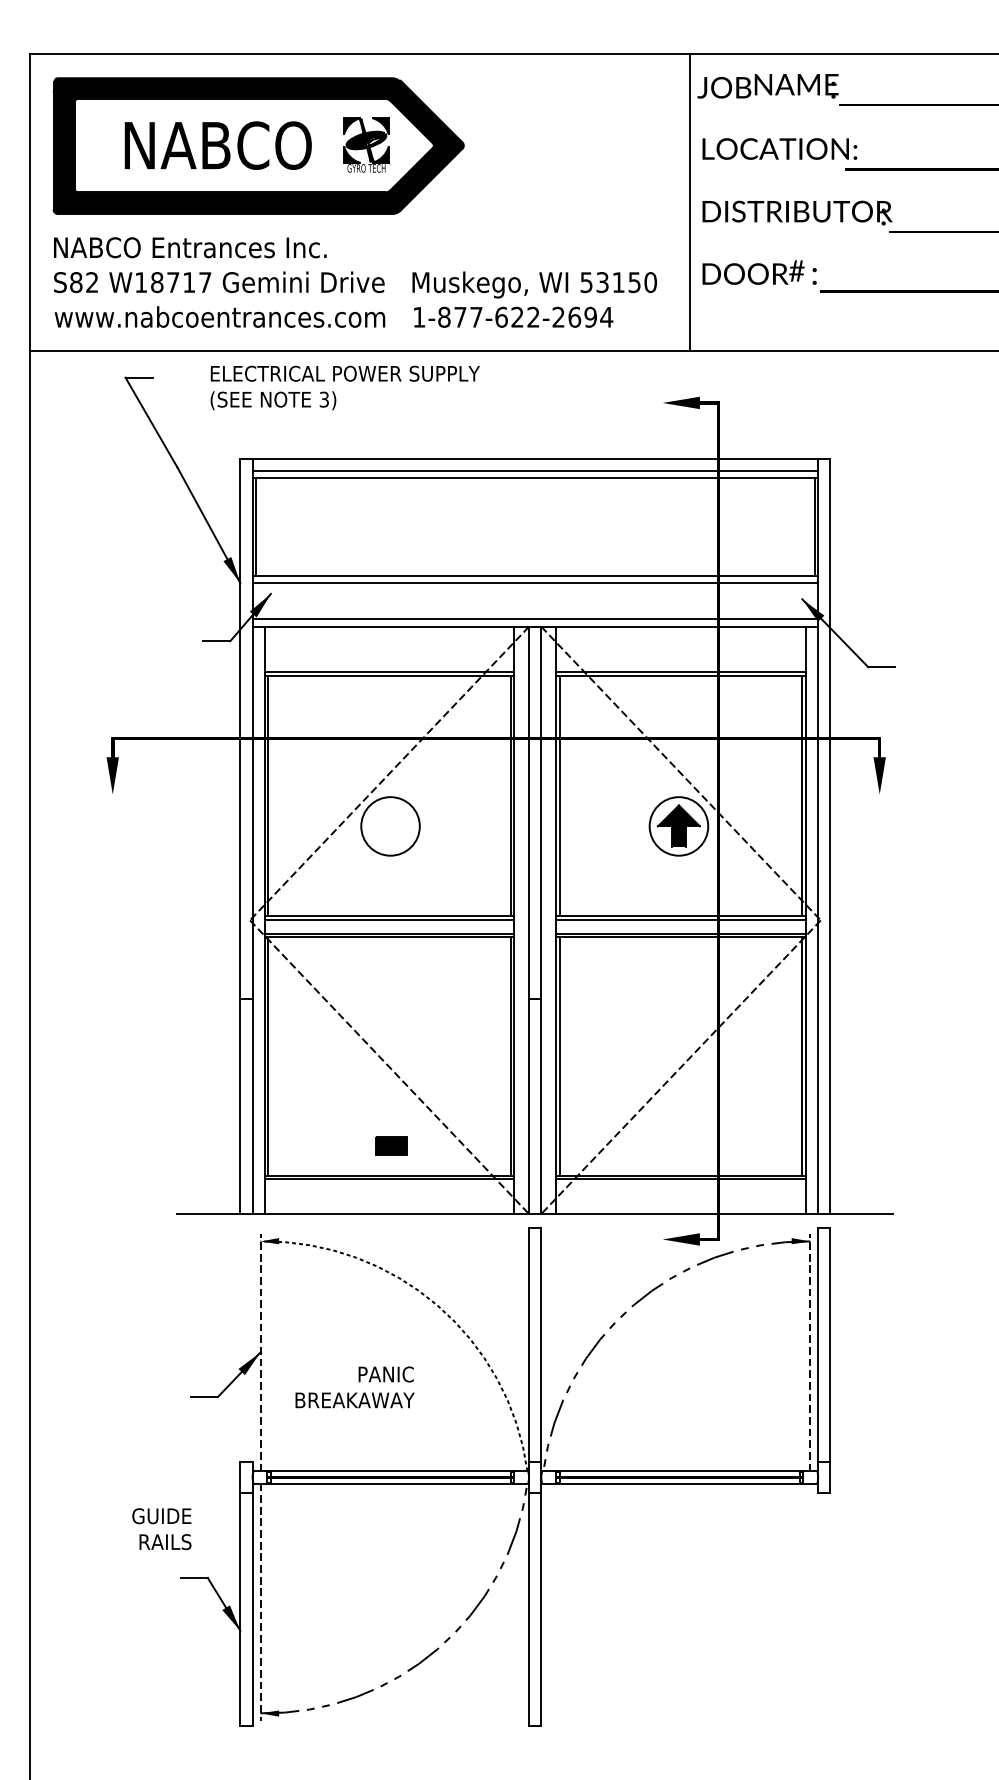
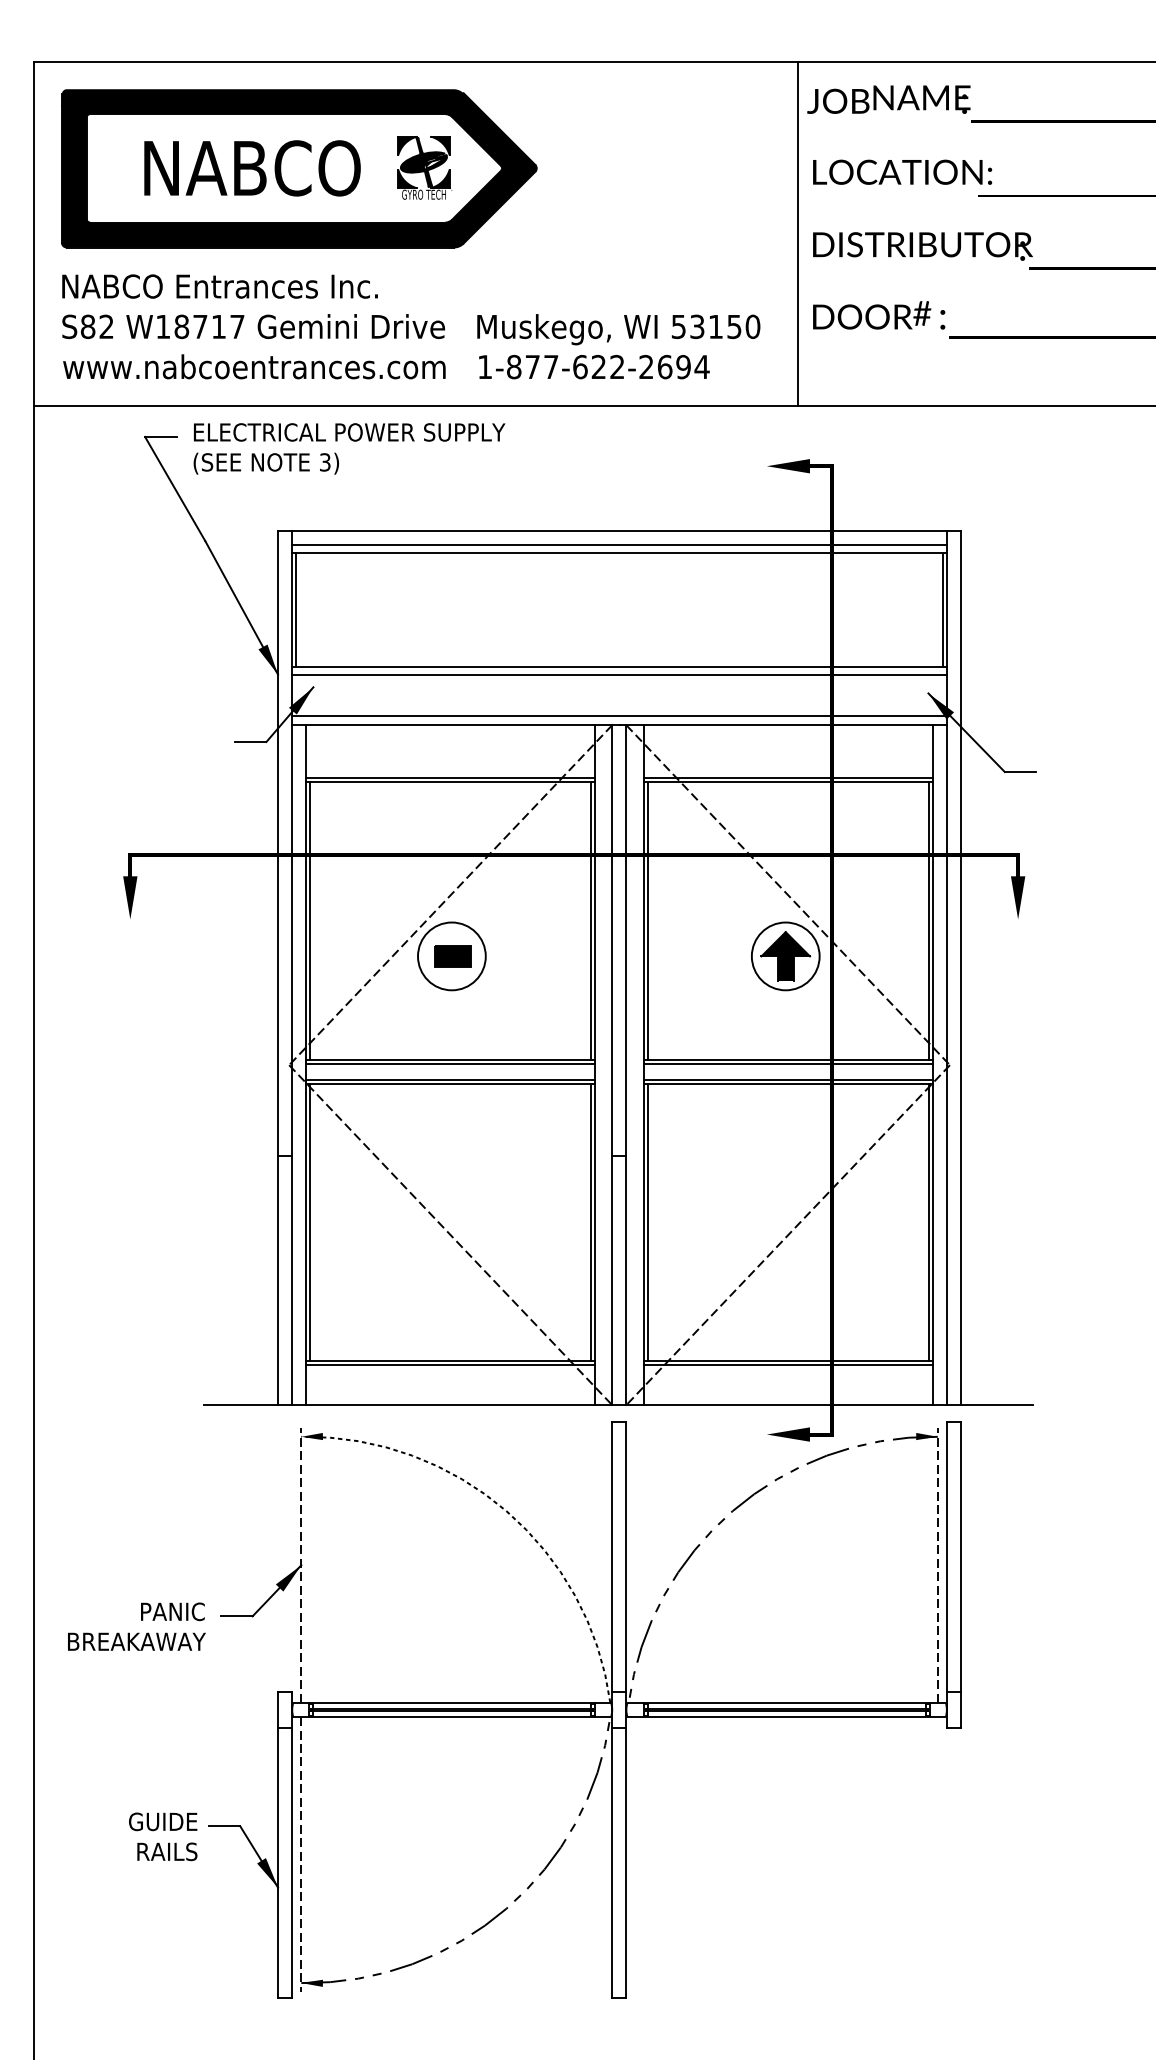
text: (345, 387) -> (349, 448), moved
part: (391, 1146) -> (452, 956), moved
text: (354, 1387) -> (136, 1626), moved
text: (162, 1528) -> (163, 1836), moved

